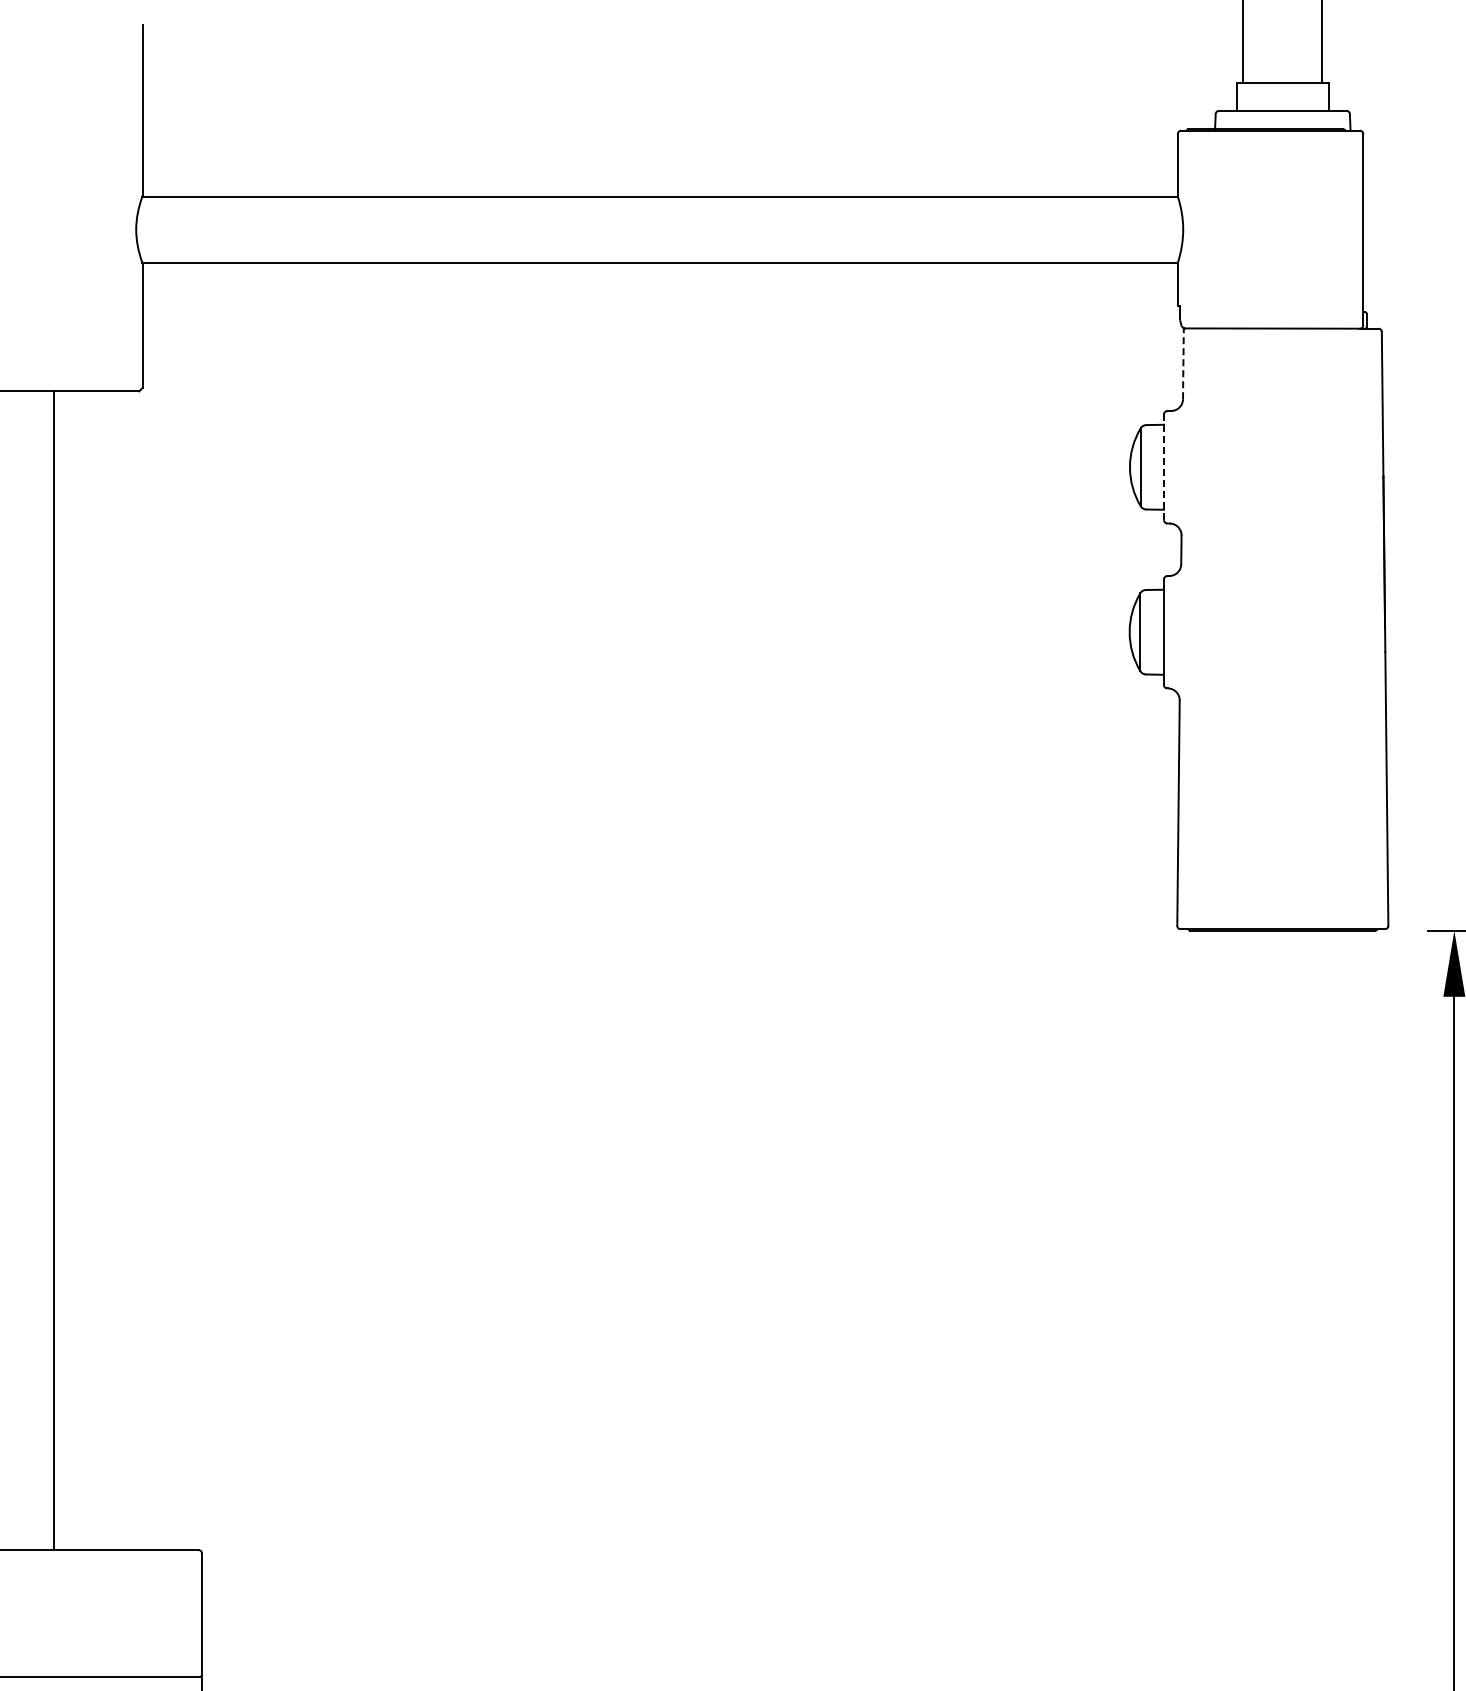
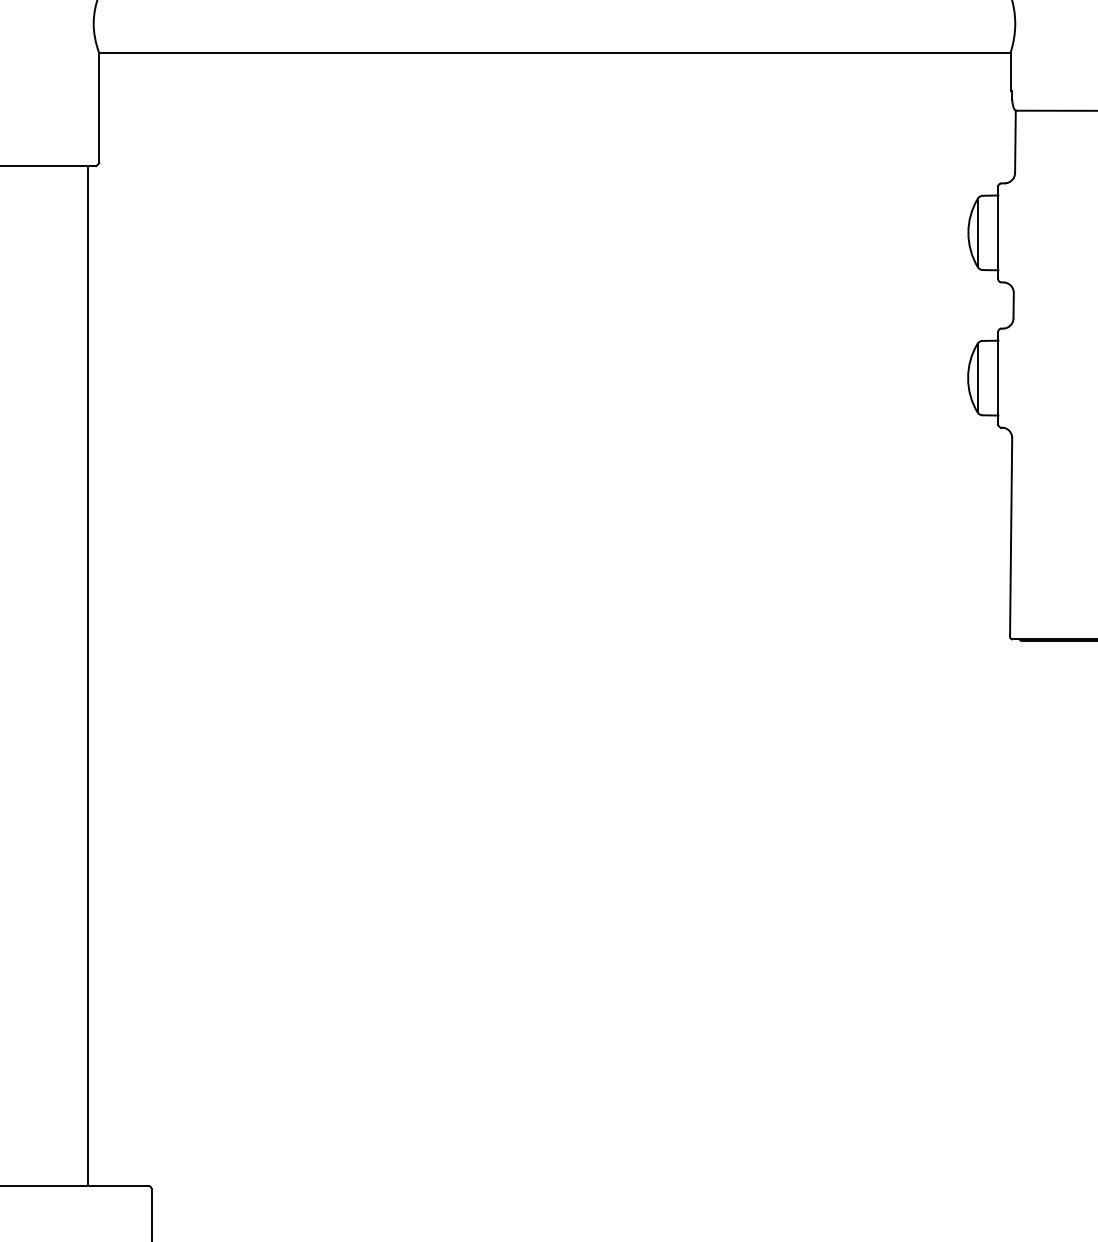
line: (1183, 363) -> (1015, 141), dashed -> solid
line: (1164, 467) -> (998, 233), dashed -> solid
line: (54, 970) -> (87, 675), moved

